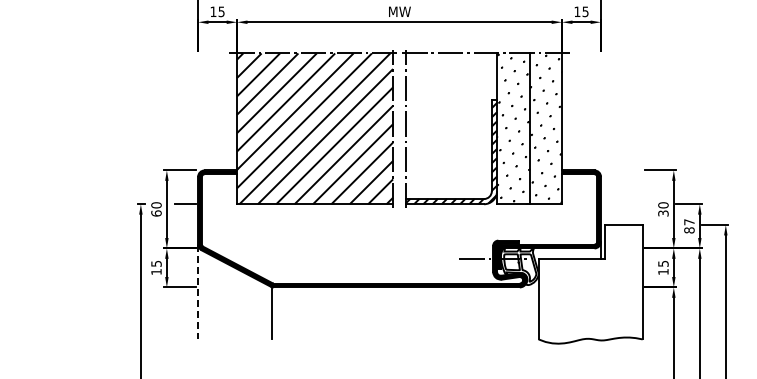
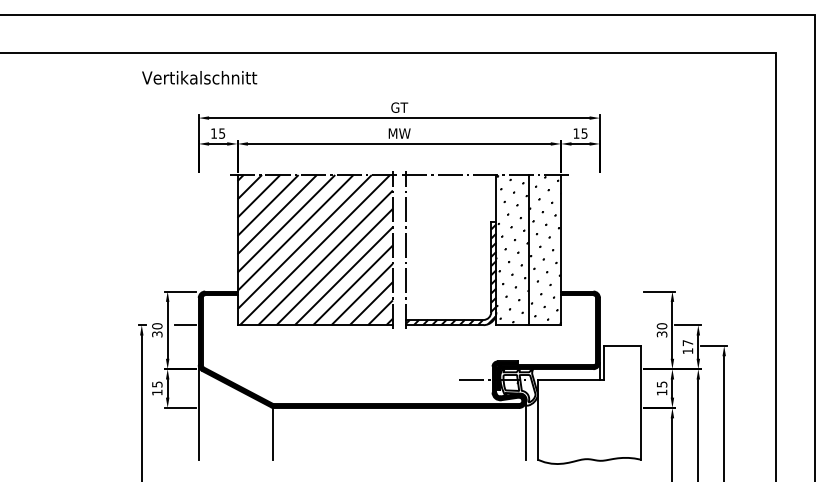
text: (156, 213) -> (157, 334), 60 -> 30
text: (688, 230) -> (687, 351), 87 -> 17
line: (197, 292) -> (198, 413), dashed -> solid
line: (527, 309) -> (526, 429), added

